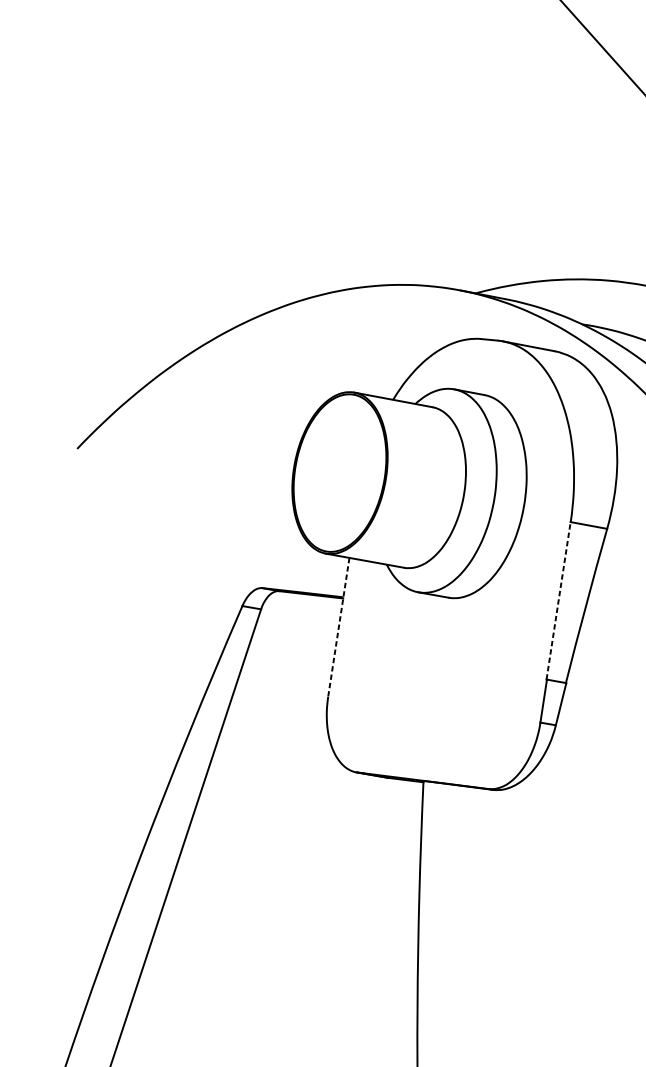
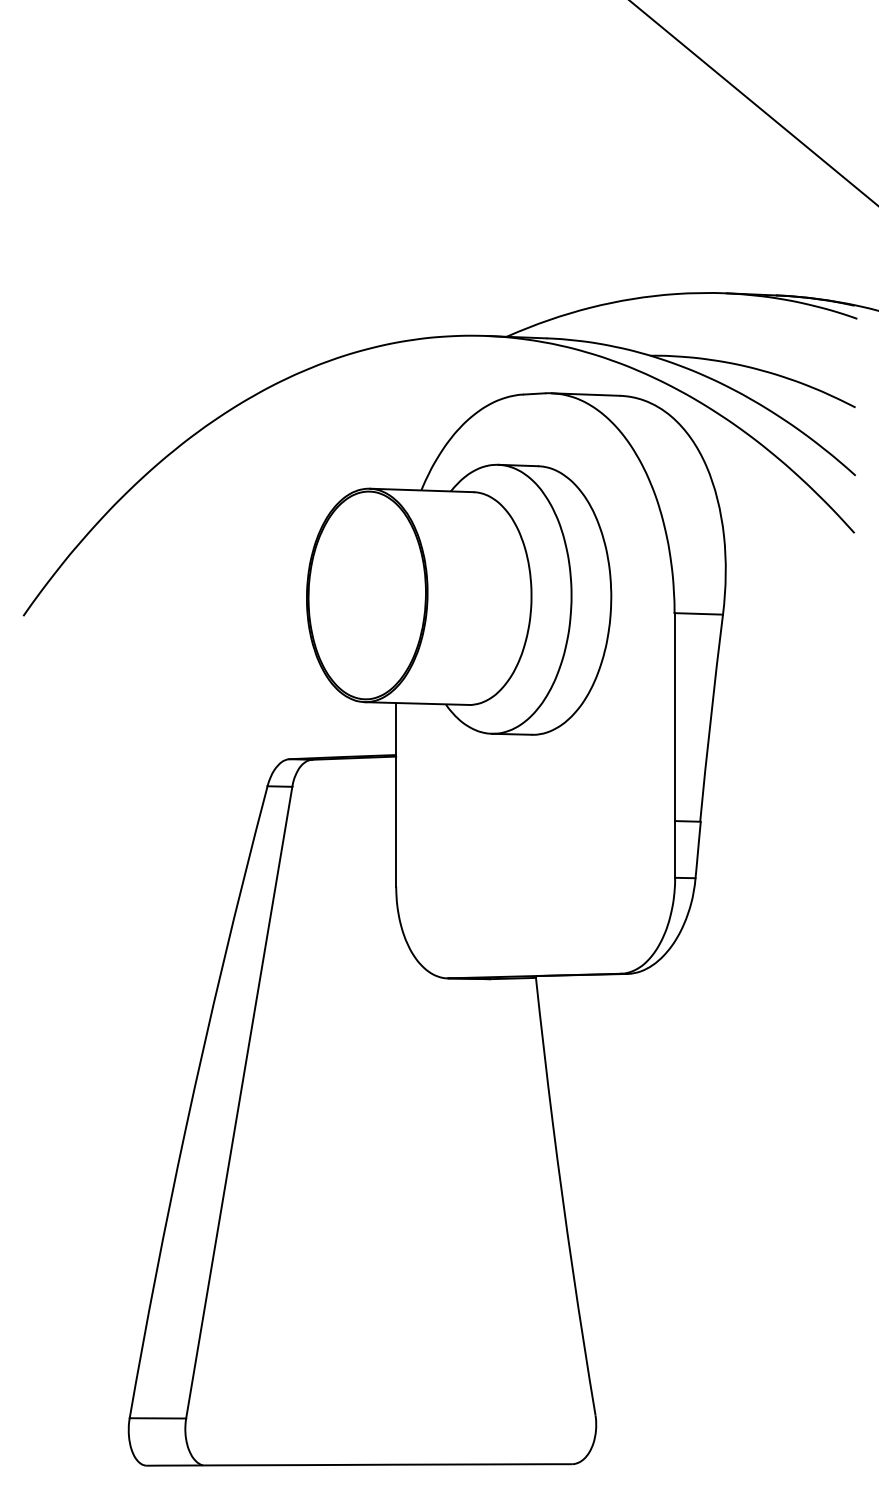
line: (558, 601) -> (674, 717), dashed -> solid
line: (339, 627) -> (396, 794), dashed -> solid

